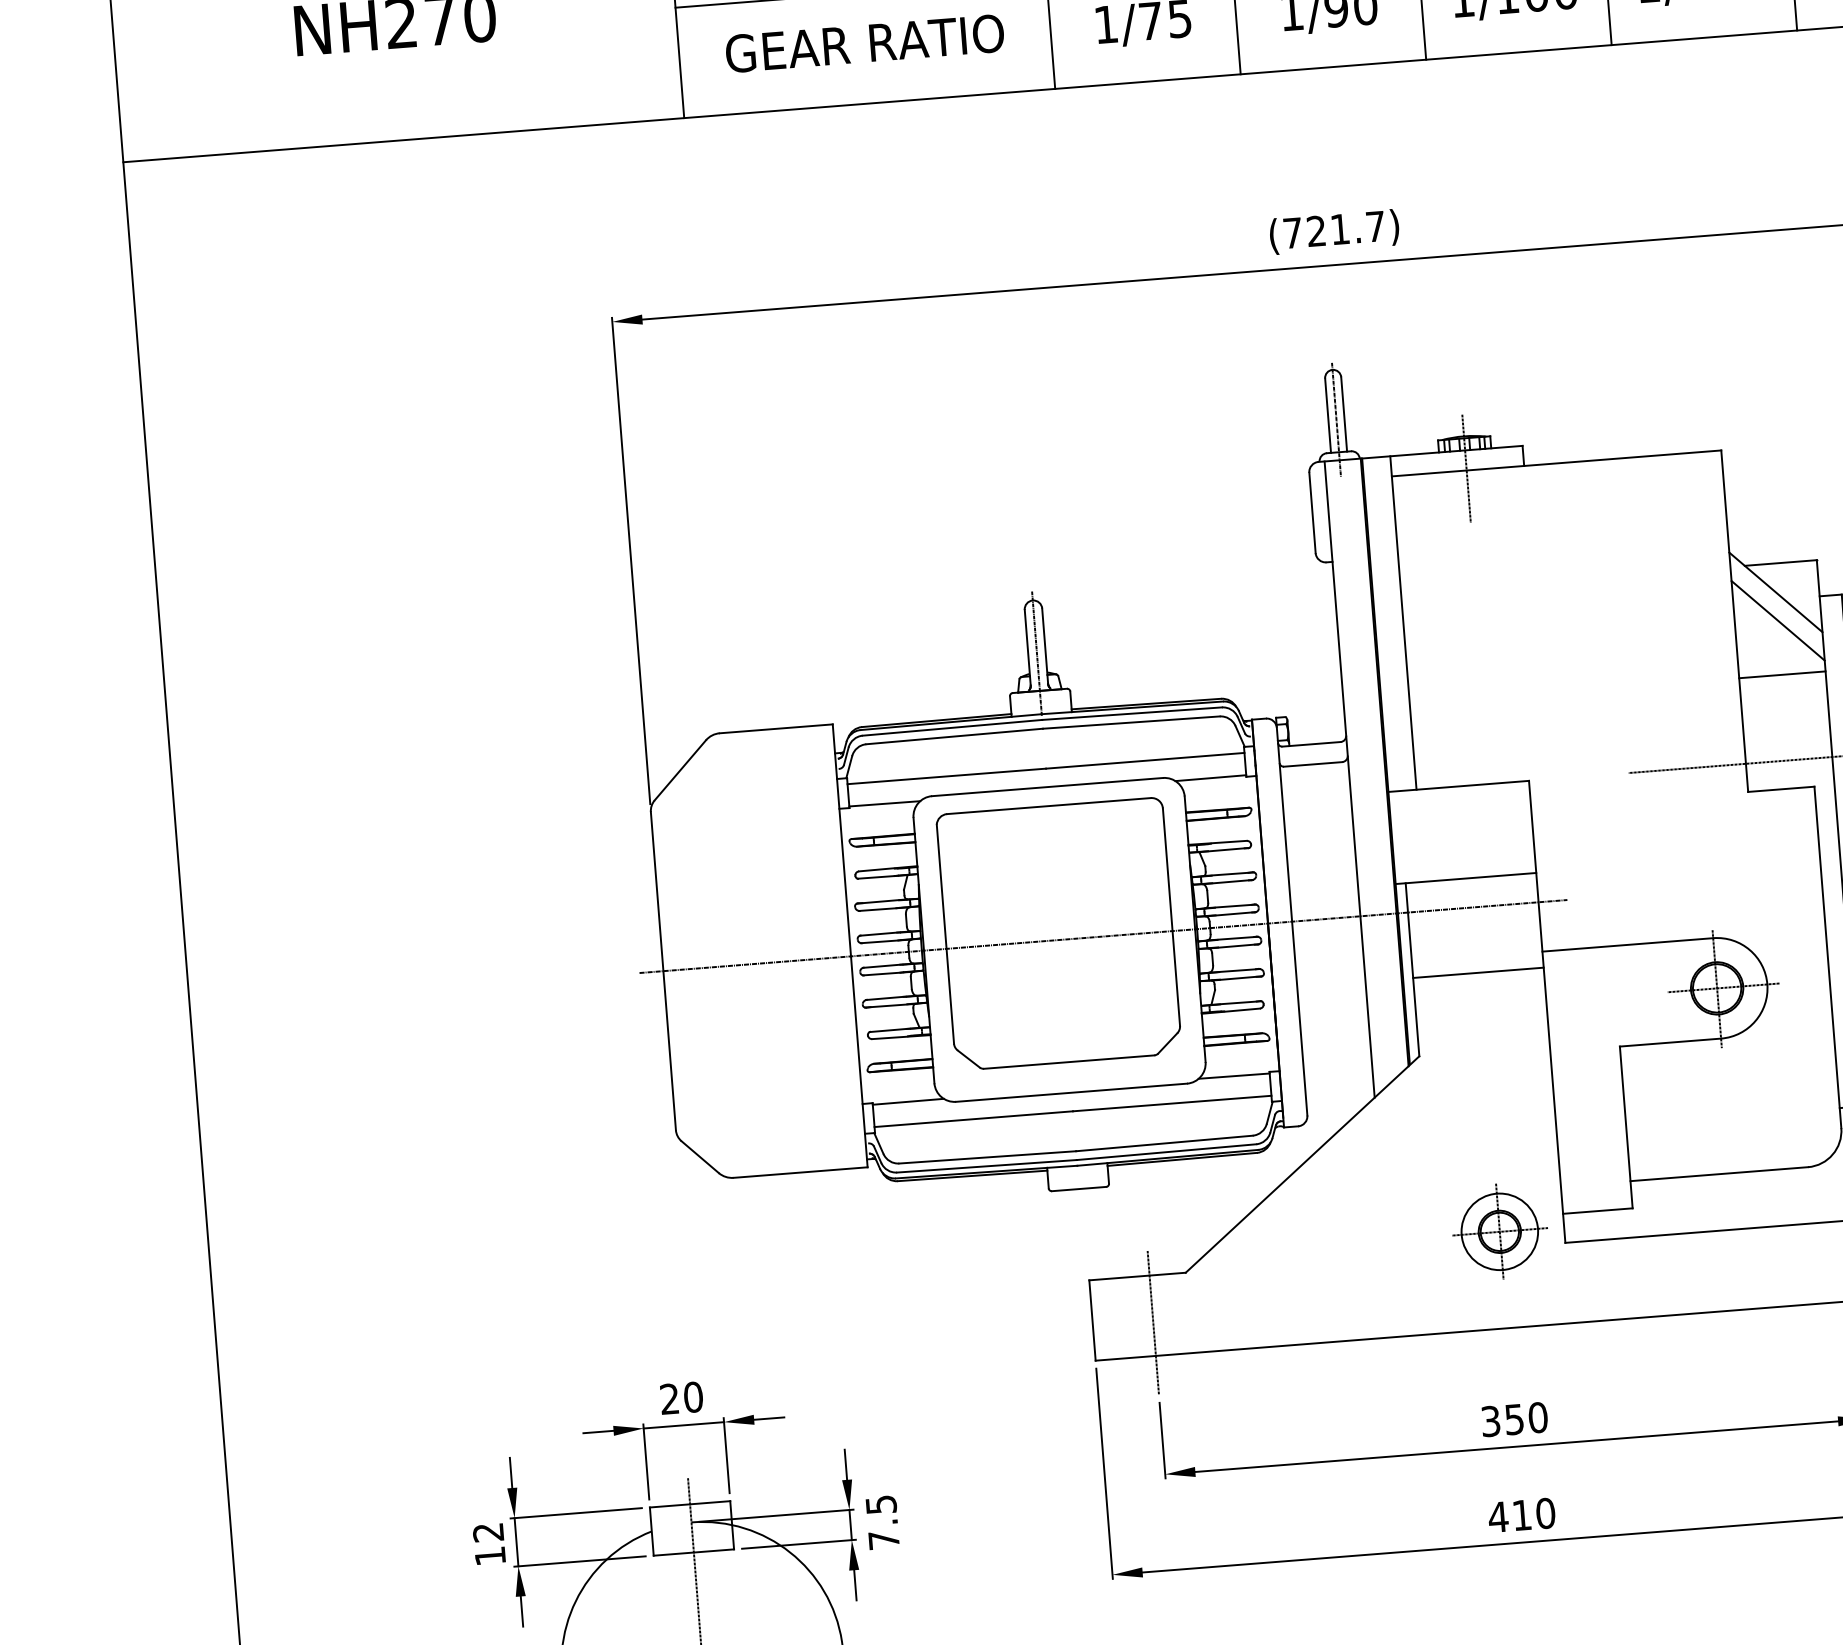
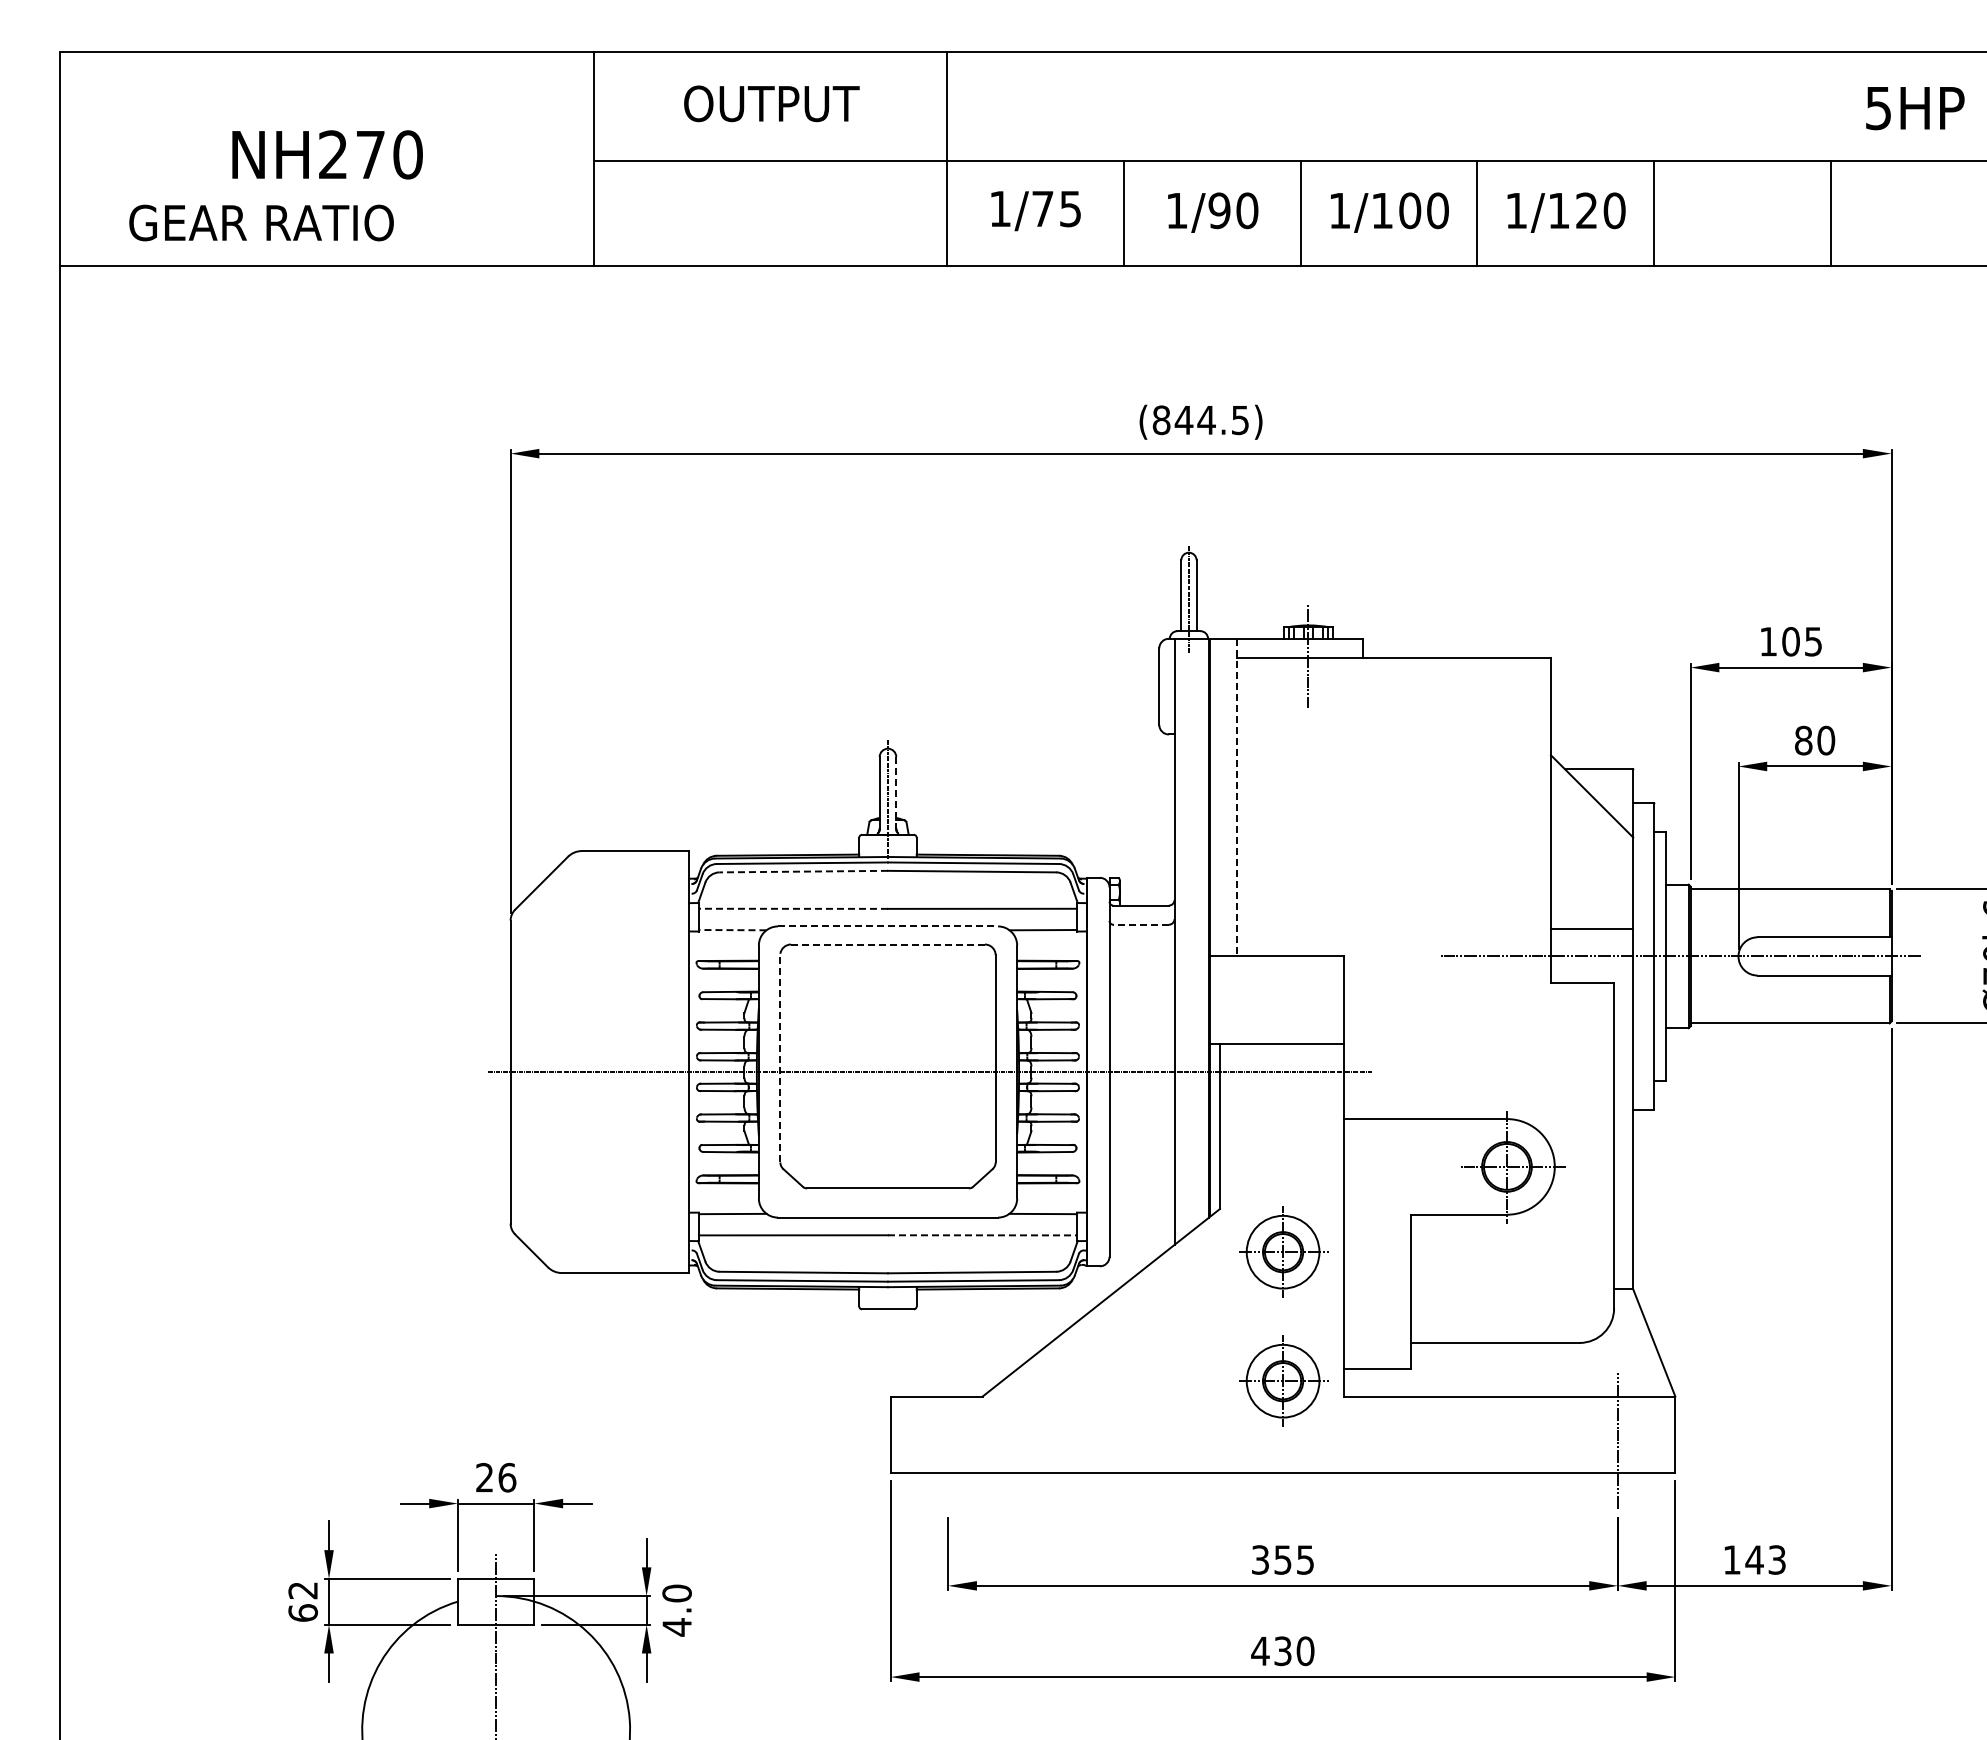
text: (864, 43) -> (261, 222), moved
text: (1333, 230) -> (1200, 420), (721.7) -> (844.5)
line: (1777, 620) -> (1591, 823), removed
line: (1403, 622) -> (1237, 797), solid -> dashed
line: (1045, 645) -> (896, 792), solid -> dashed
line: (1781, 674) -> (1591, 928), moved
line: (954, 736) -> (803, 871), solid -> dashed
line: (1313, 764) -> (1141, 924), solid -> dashed
line: (946, 776) -> (793, 908), solid -> dashed
line: (1048, 787) -> (888, 926), solid -> dashed
line: (884, 804) -> (732, 930), solid -> dashed
line: (1048, 806) -> (887, 944), solid -> dashed
line: (945, 933) -> (780, 1057), solid -> dashed
line: (1477, 972) -> (1281, 1134), removed
part: (1489, 1095) -> (1283, 1251), added
line: (1172, 1103) -> (982, 1235), solid -> dashed
line: (1153, 1322) -> (948, 1441), removed
text: (693, 1397) -> (507, 1477), 20 -> 26
text: (1538, 1417) -> (1305, 1559), 350 -> 355
text: (1521, 1515) -> (1282, 1651), 410 -> 430
text: (882, 1522) -> (676, 1610), 7.5 -> 4.0
text: (489, 1555) -> (302, 1612), 12 -> 62

